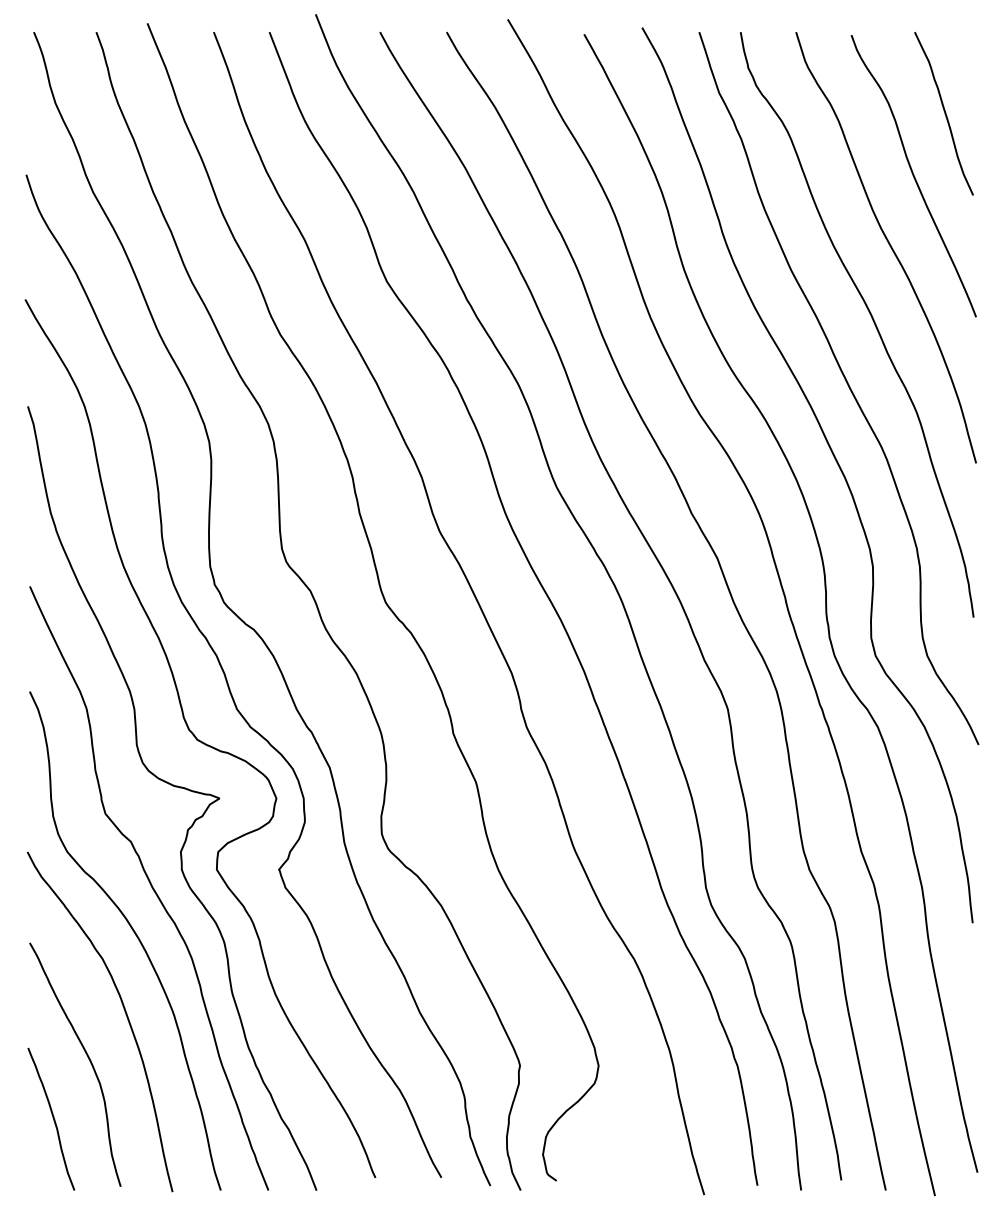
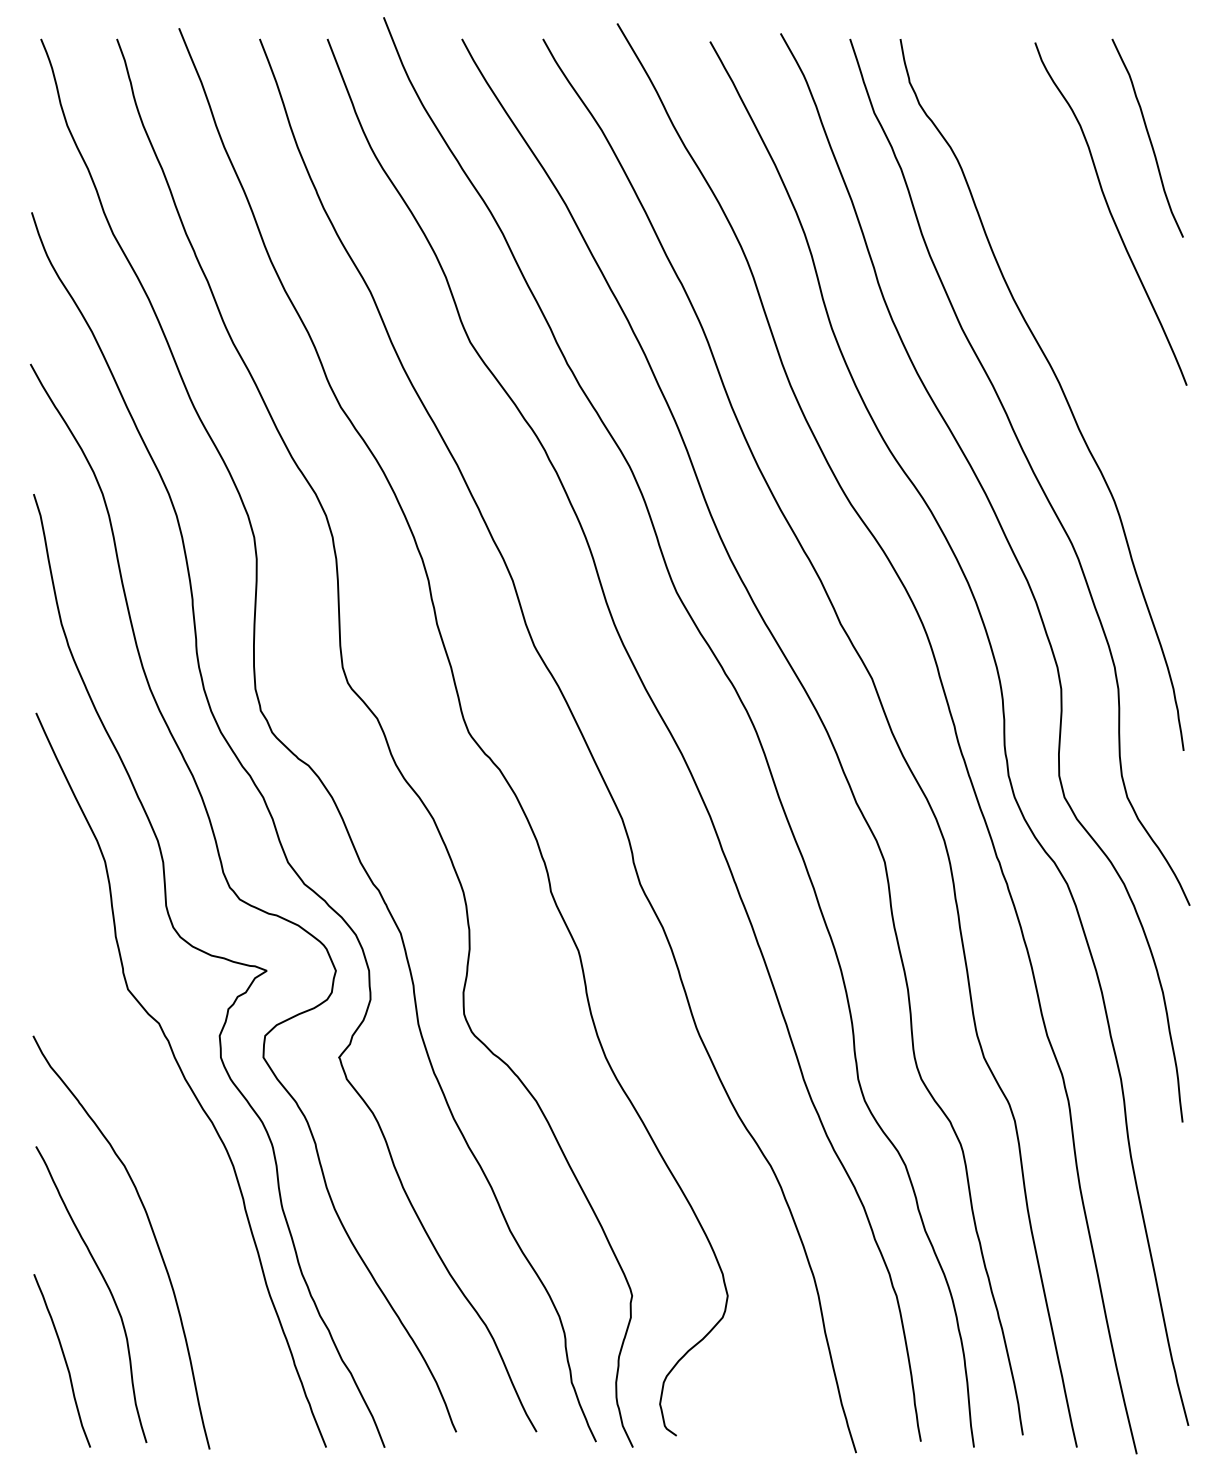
curve: (889, 246) -> (1081, 299), removed
curve: (135, 935) -> (164, 1137), removed

